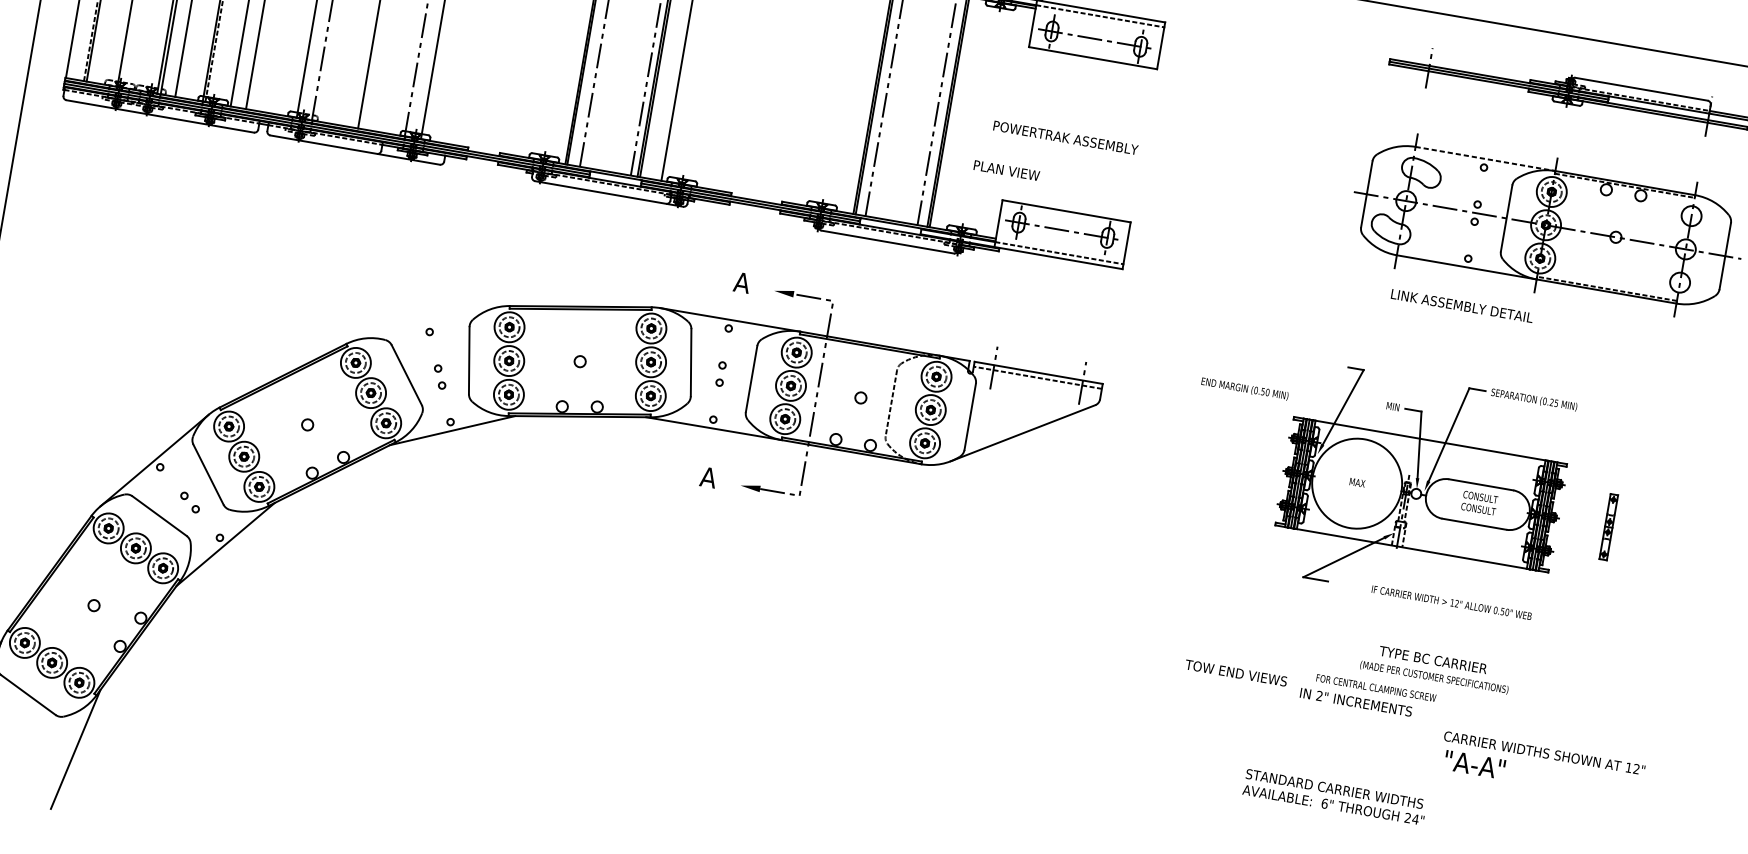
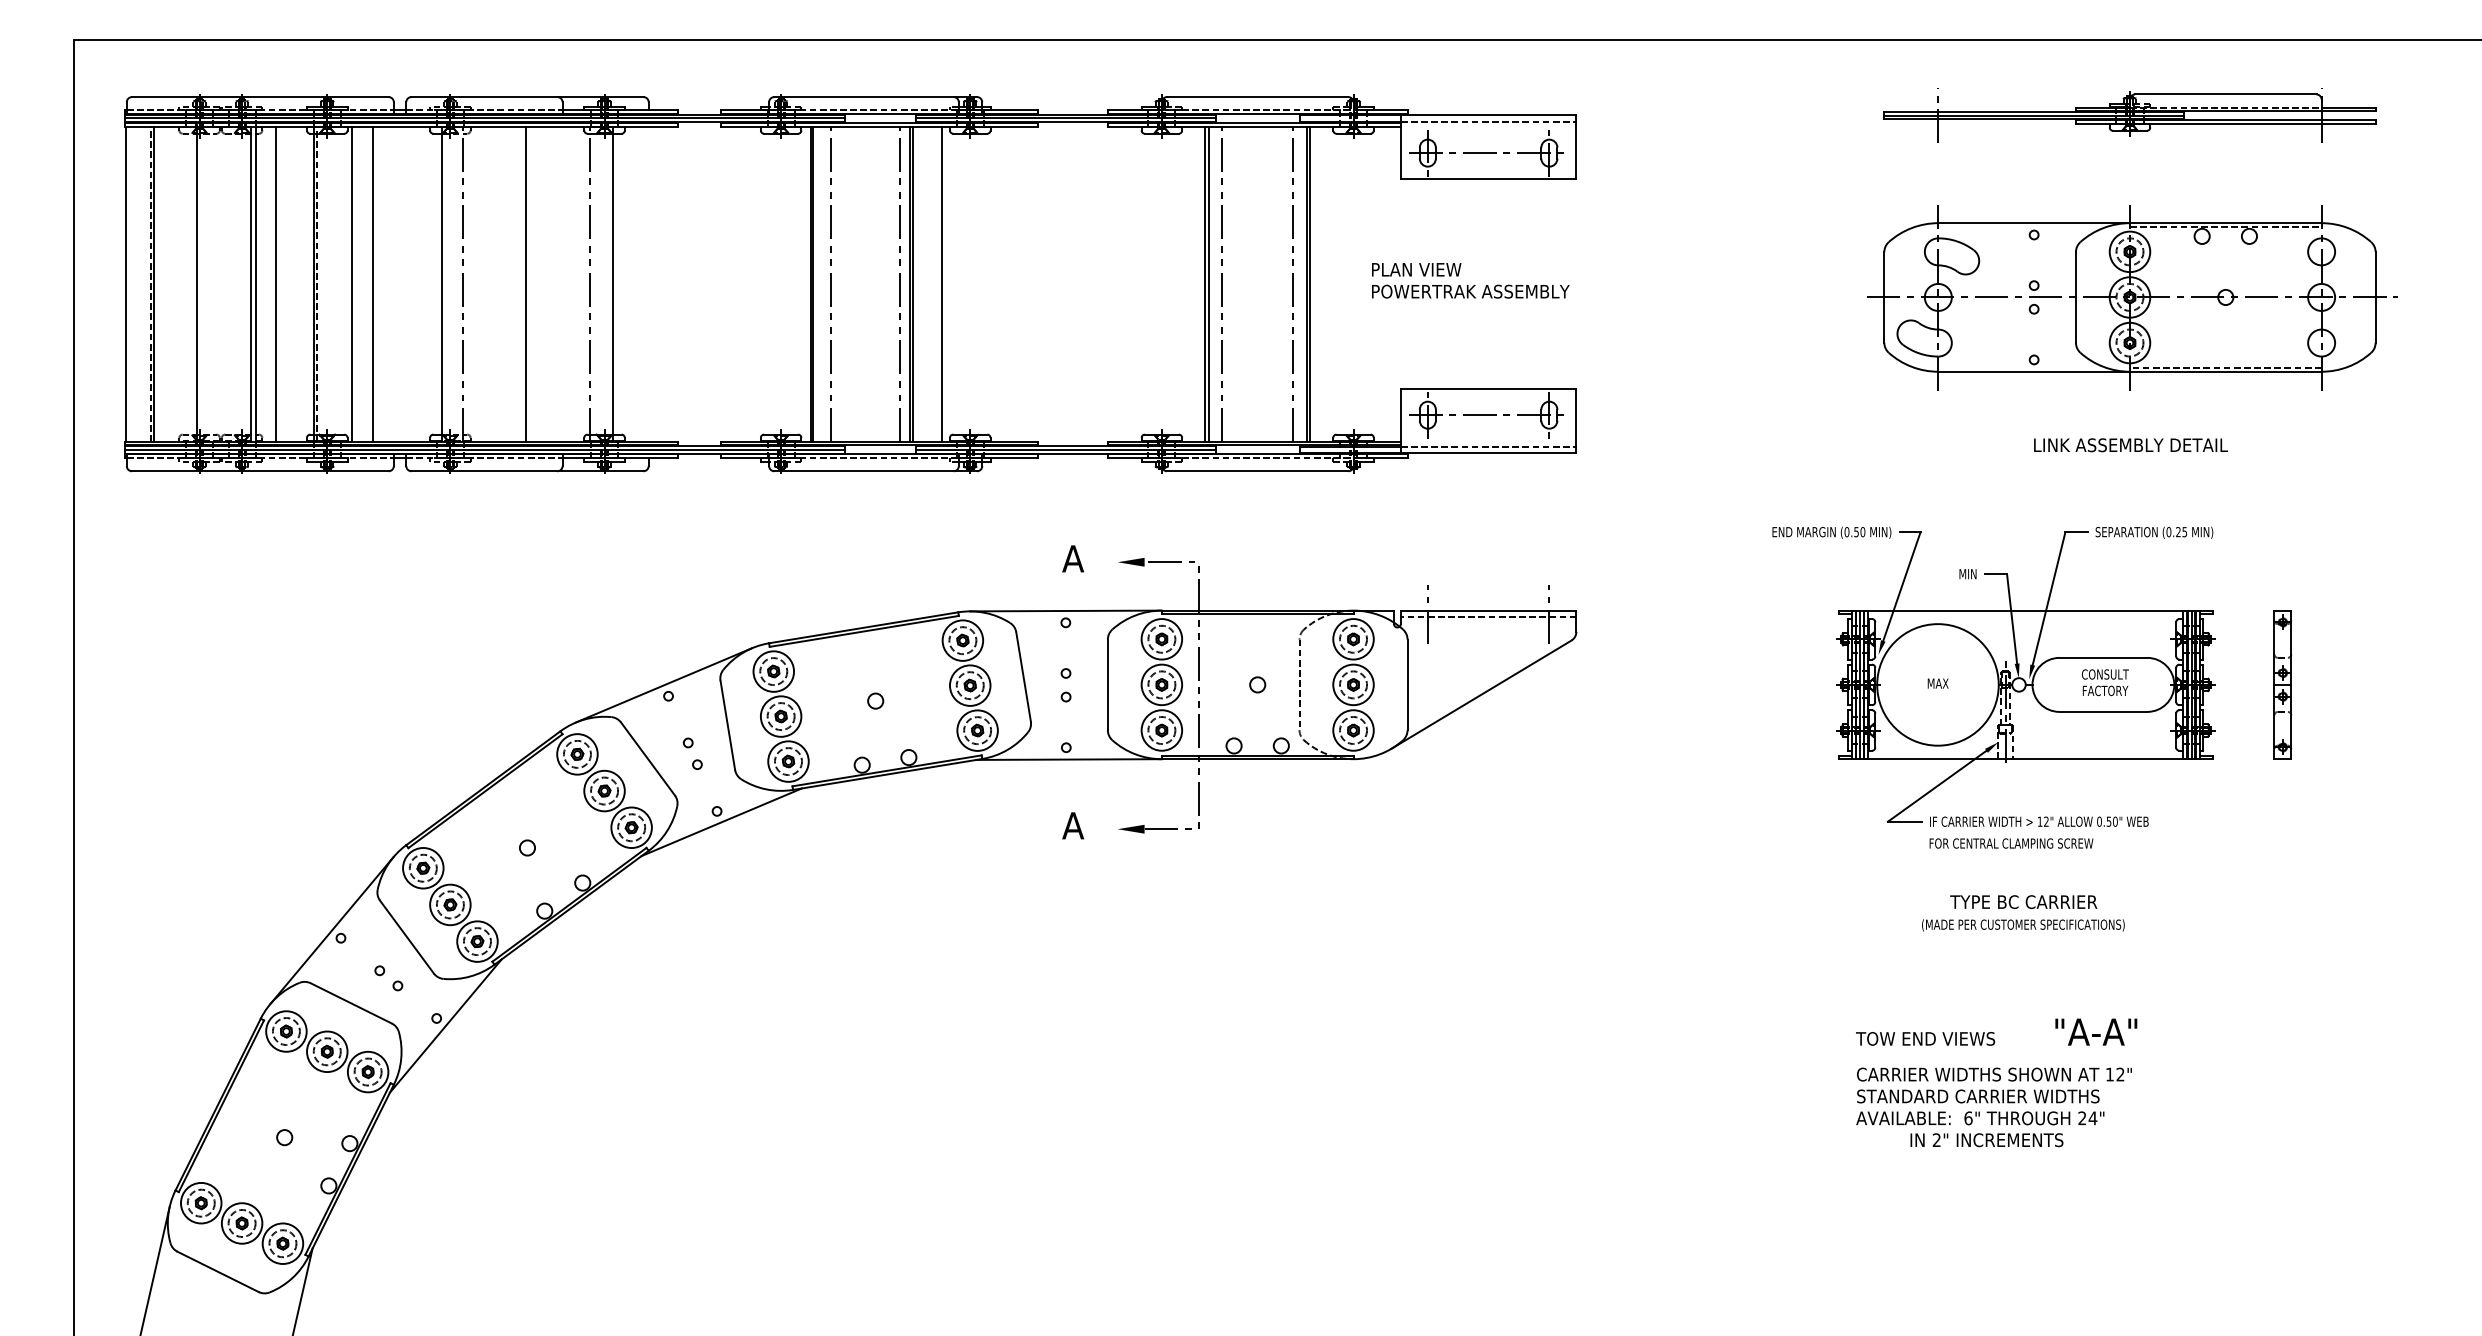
line: (1485, 159) -> (2034, 223), dashed -> solid
text: (1006, 170) -> (1416, 269), moved
text: (1461, 306) -> (2130, 445), moved
line: (427, 323) -> (663, 685), added
text: (1244, 388) -> (1831, 532), moved
text: (1478, 508) -> (2105, 690), CONSULT -> FACTORY
part: (1608, 526) -> (2282, 684), size x1.67
text: (1451, 602) -> (2039, 821), moved
text: (1433, 659) -> (2023, 901), moved
text: (1236, 672) -> (1925, 1038), moved
text: (1434, 677) -> (2023, 925), moved
text: (1376, 688) -> (2011, 843), moved
text: (1355, 702) -> (1986, 1140), moved
text: (1544, 753) -> (1994, 1074), moved
text: (1475, 764) -> (2096, 1031), moved

